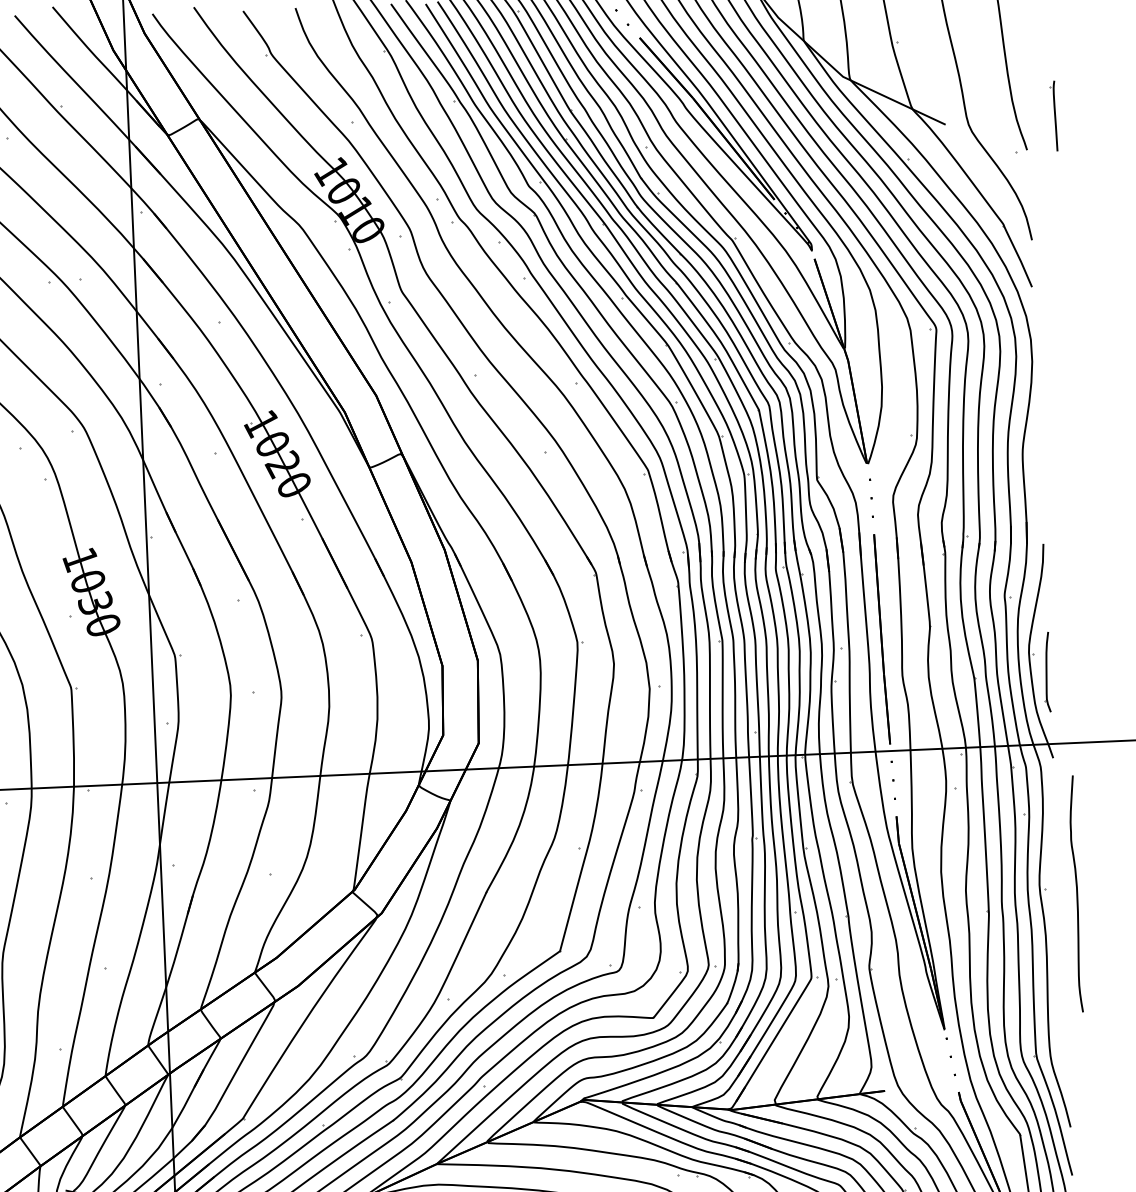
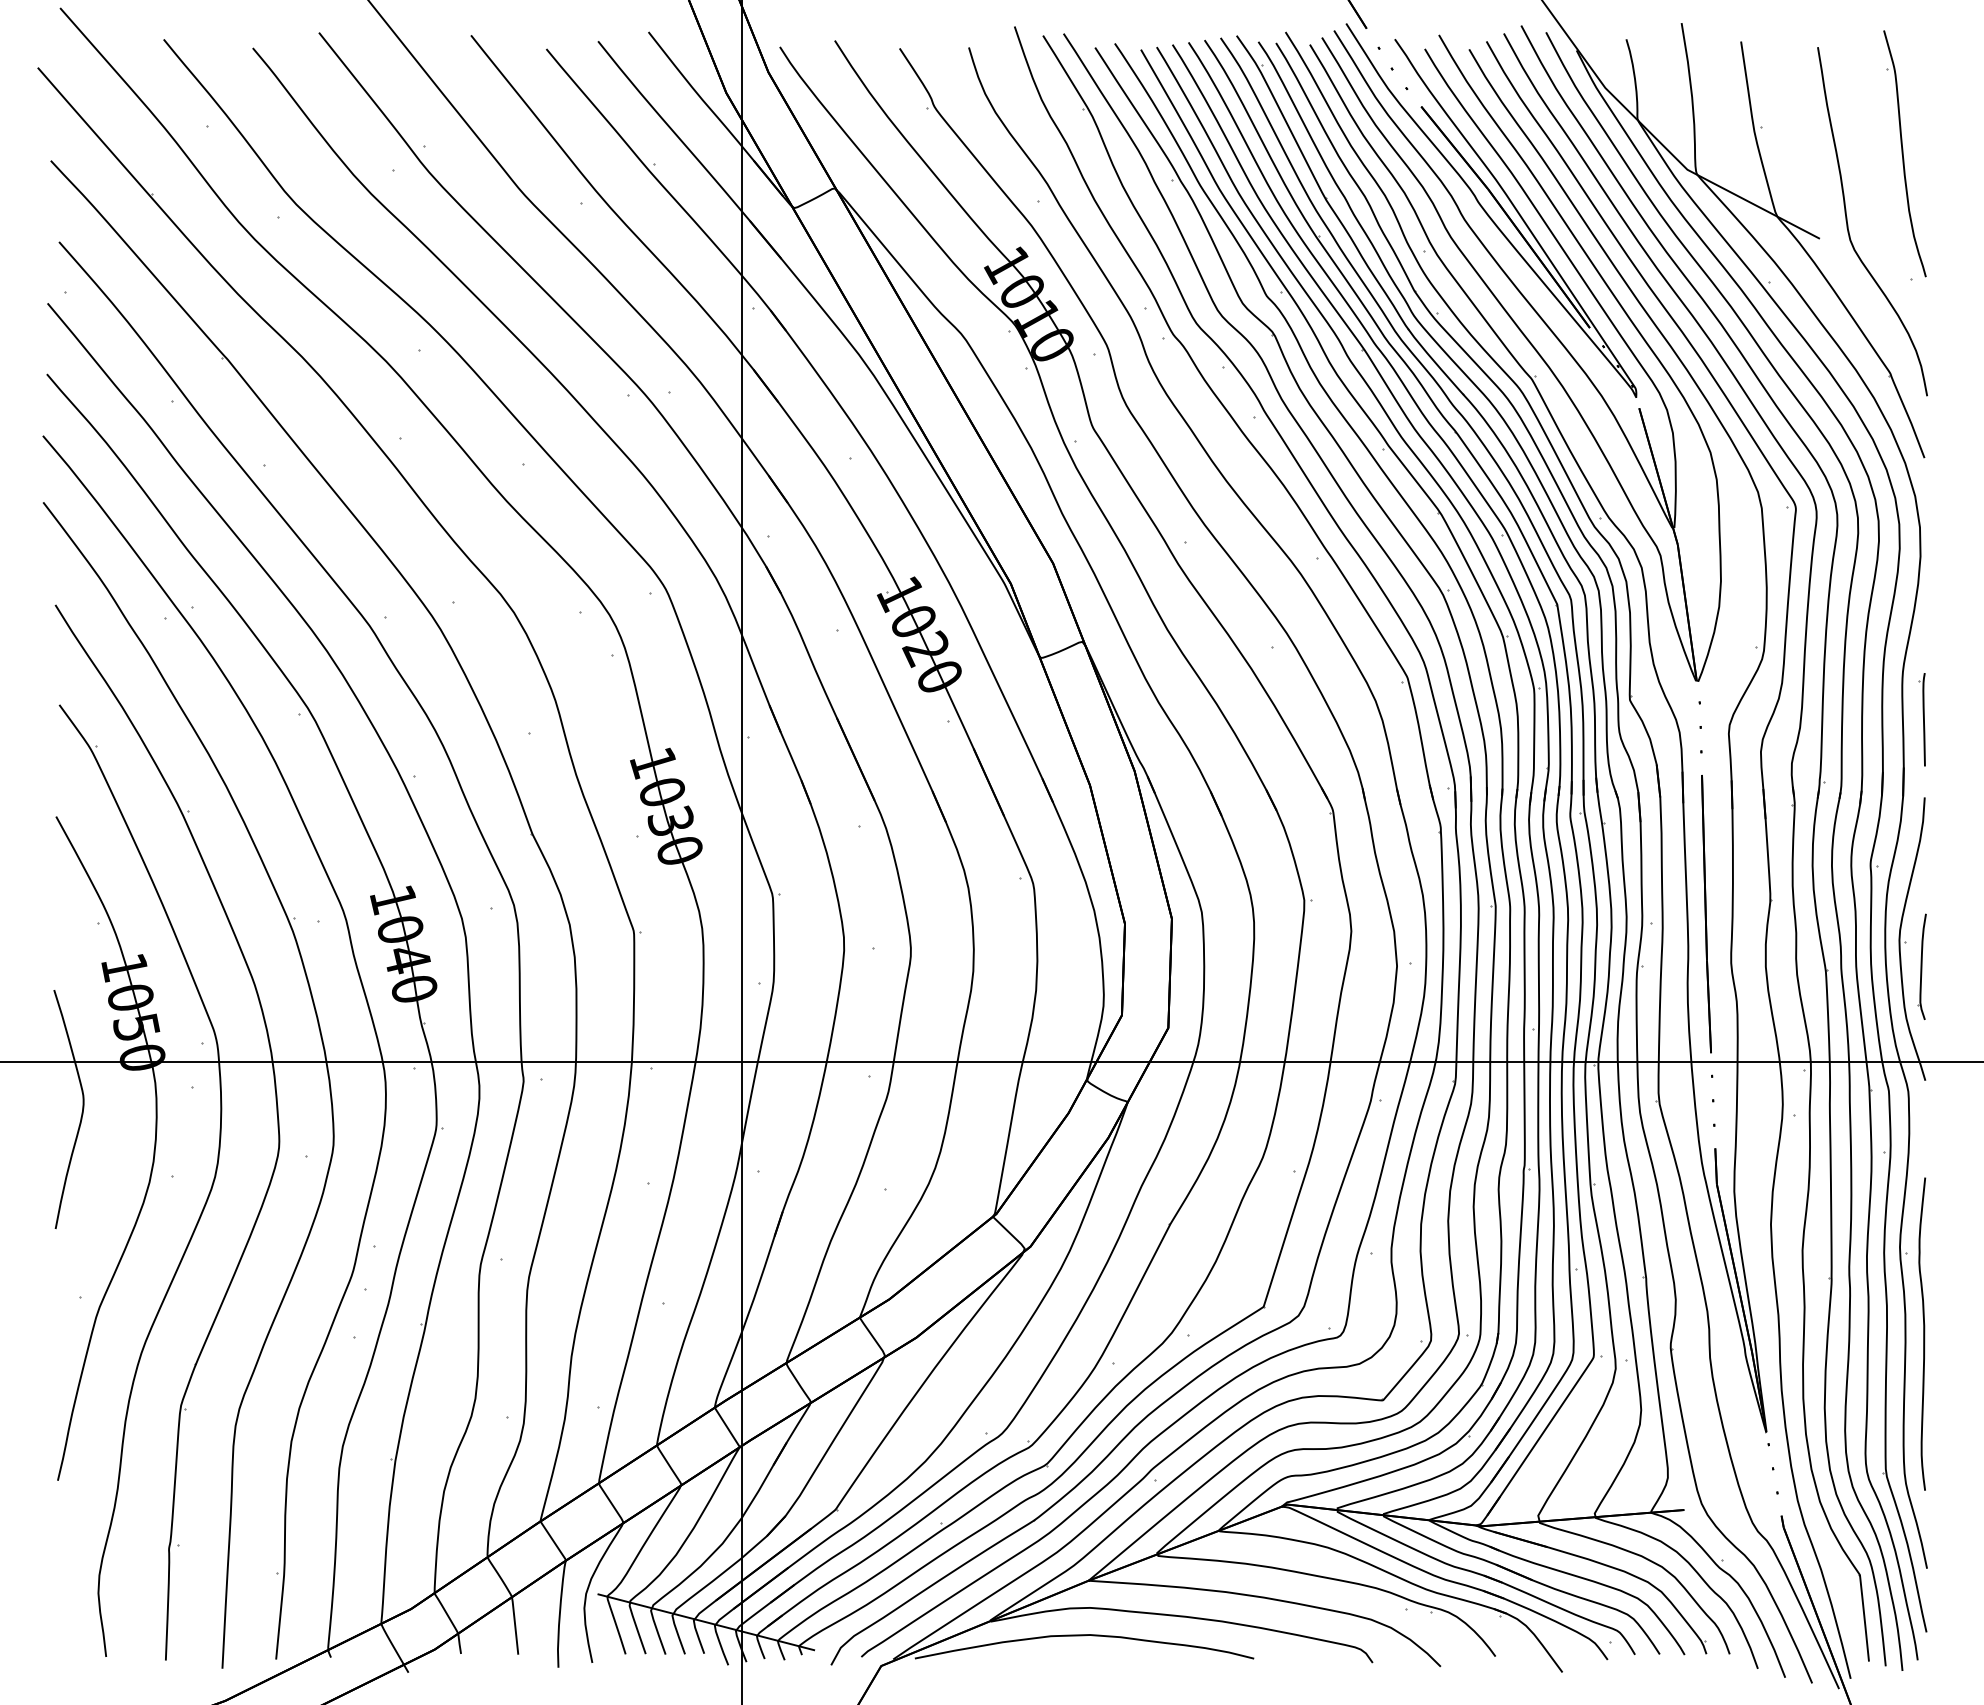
part: (1053, 115) -> (1921, 719), moved
curve: (1076, 893) -> (1923, 1333), moved

